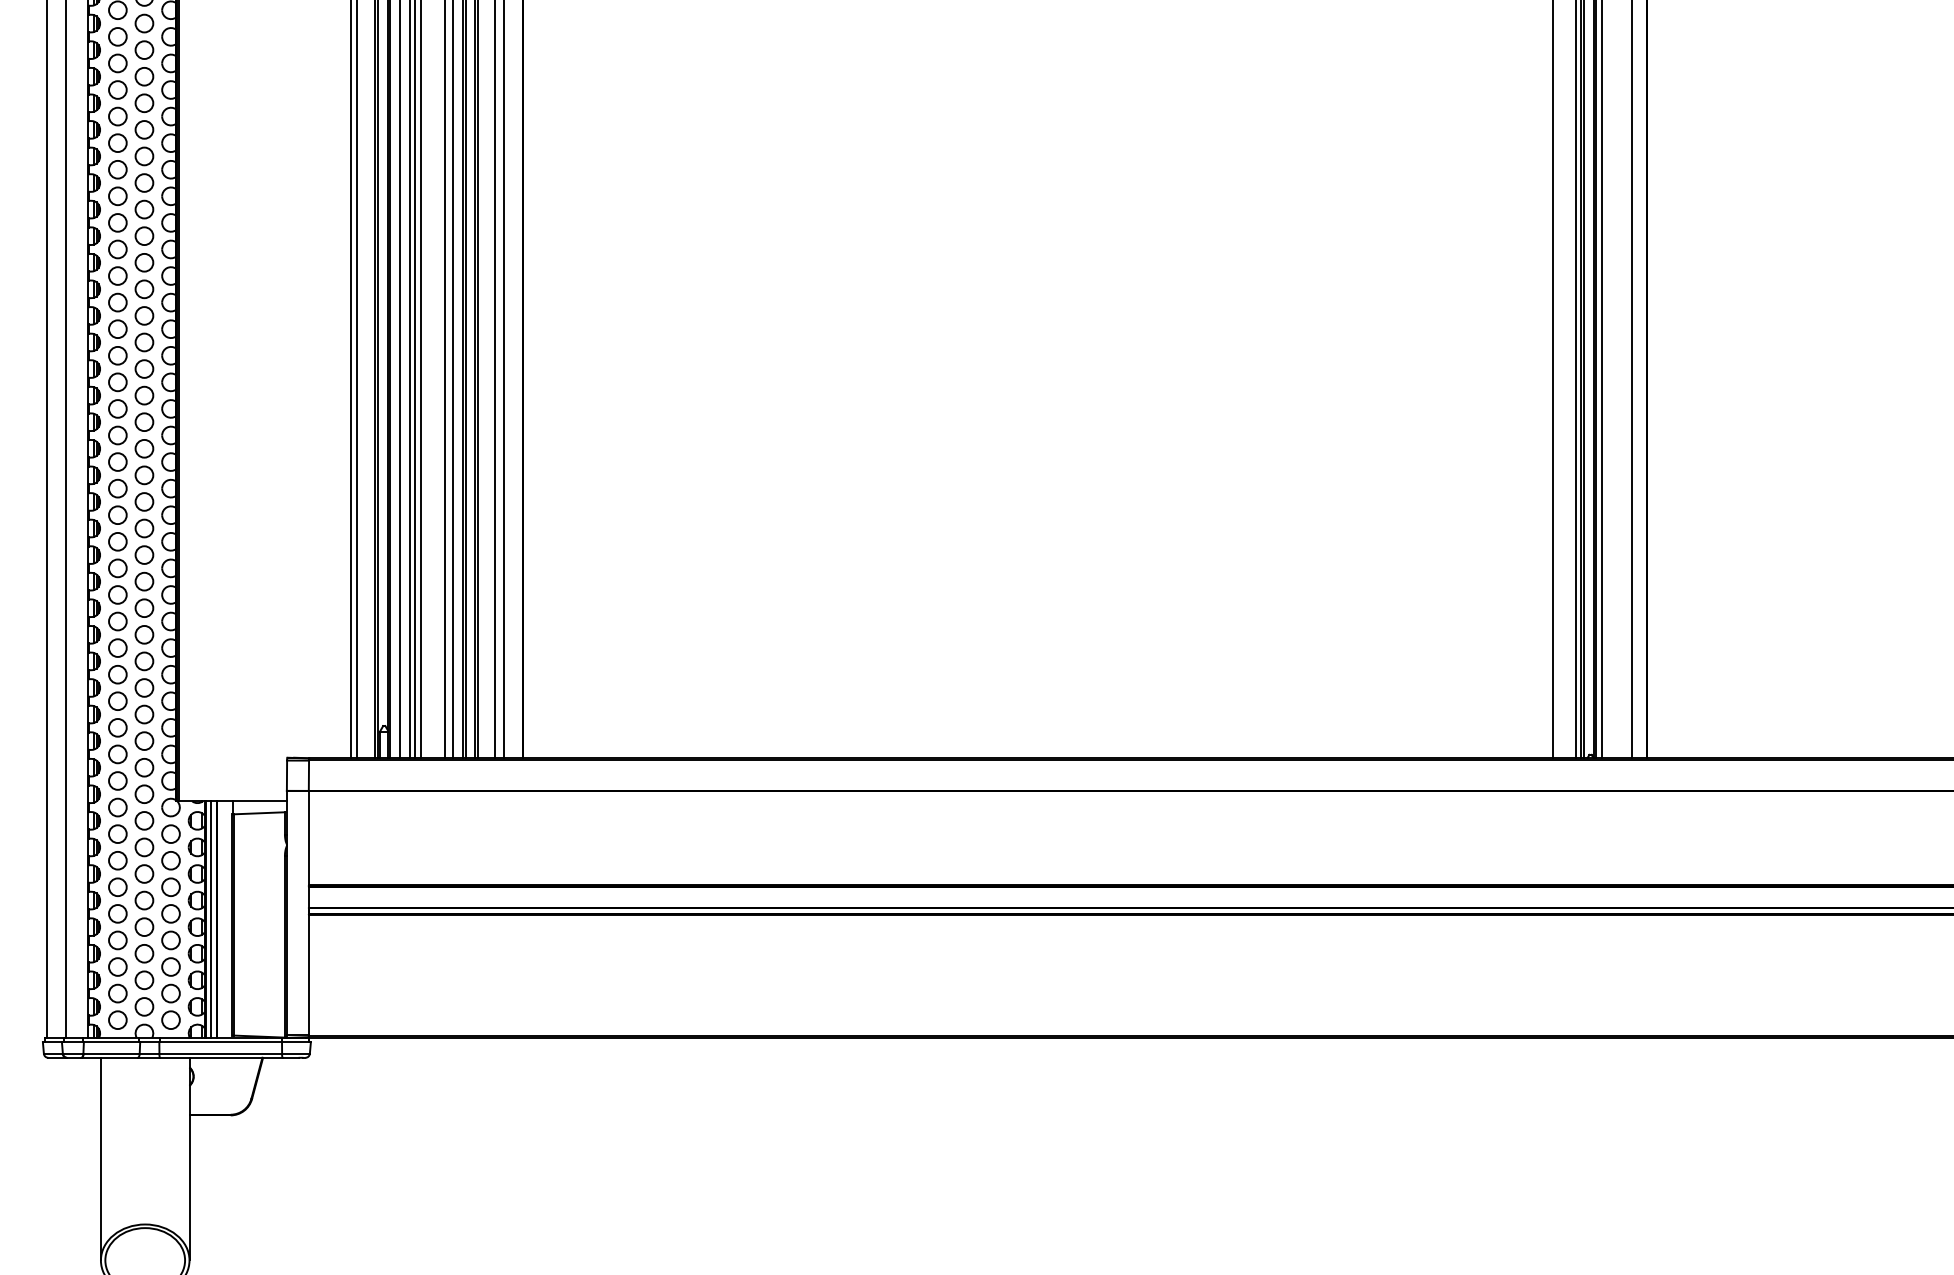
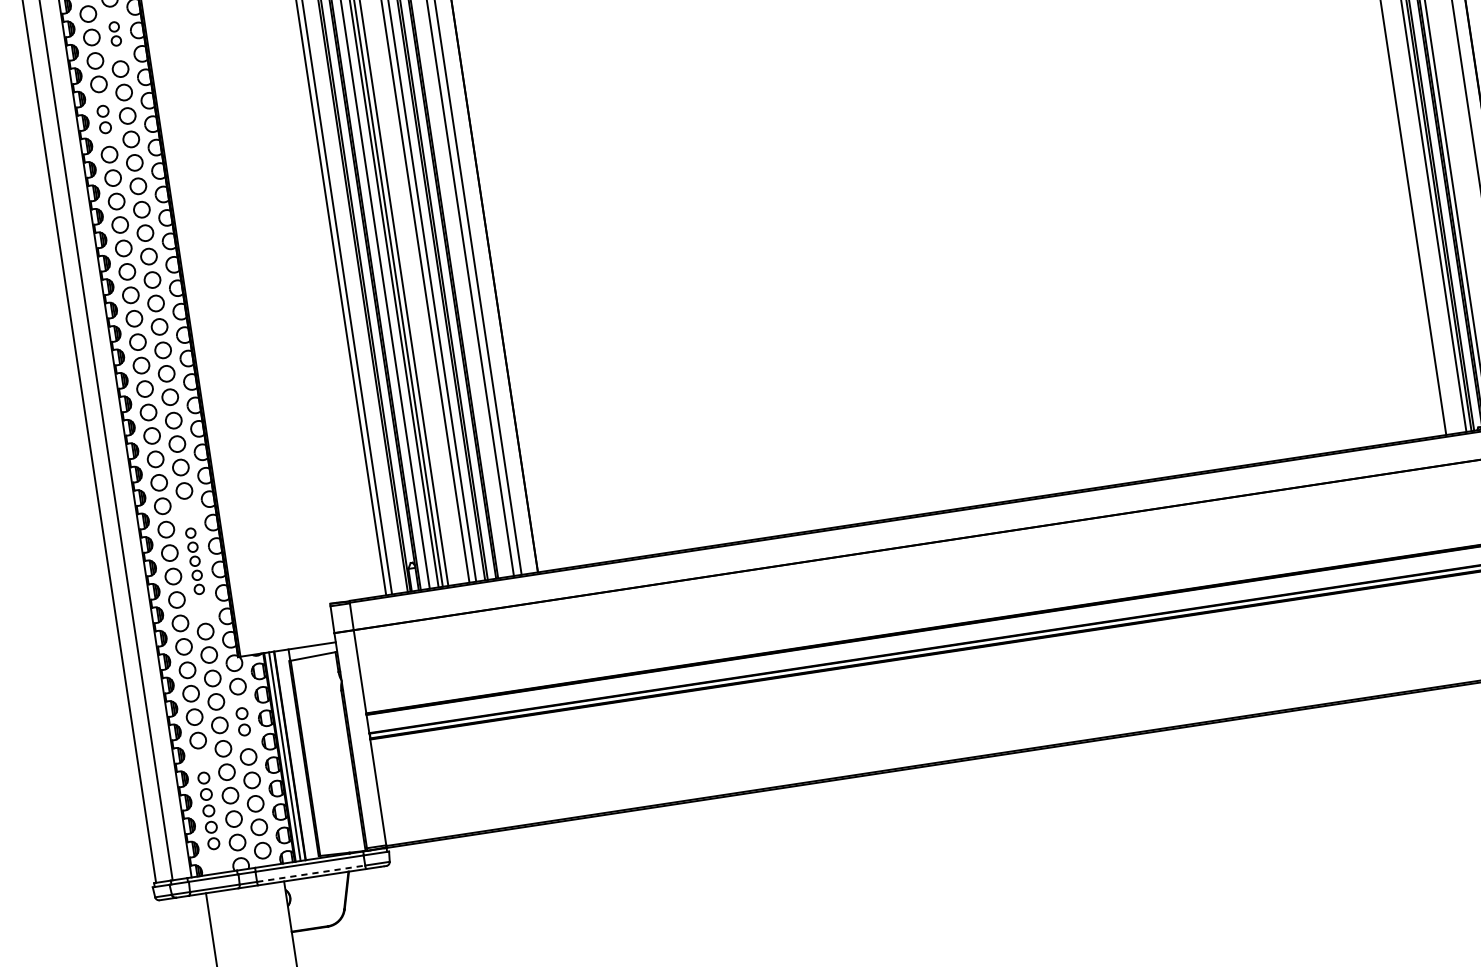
part: (144, 89) -> (115, 33), size x0.6
part: (117, 182) -> (103, 119), size x0.7
part: (144, 687) -> (195, 560), size x0.6
part: (170, 873) -> (242, 721), size x0.7
part: (117, 966) -> (208, 810), size x0.7
line: (221, 1053) -> (311, 873), solid -> dashed

